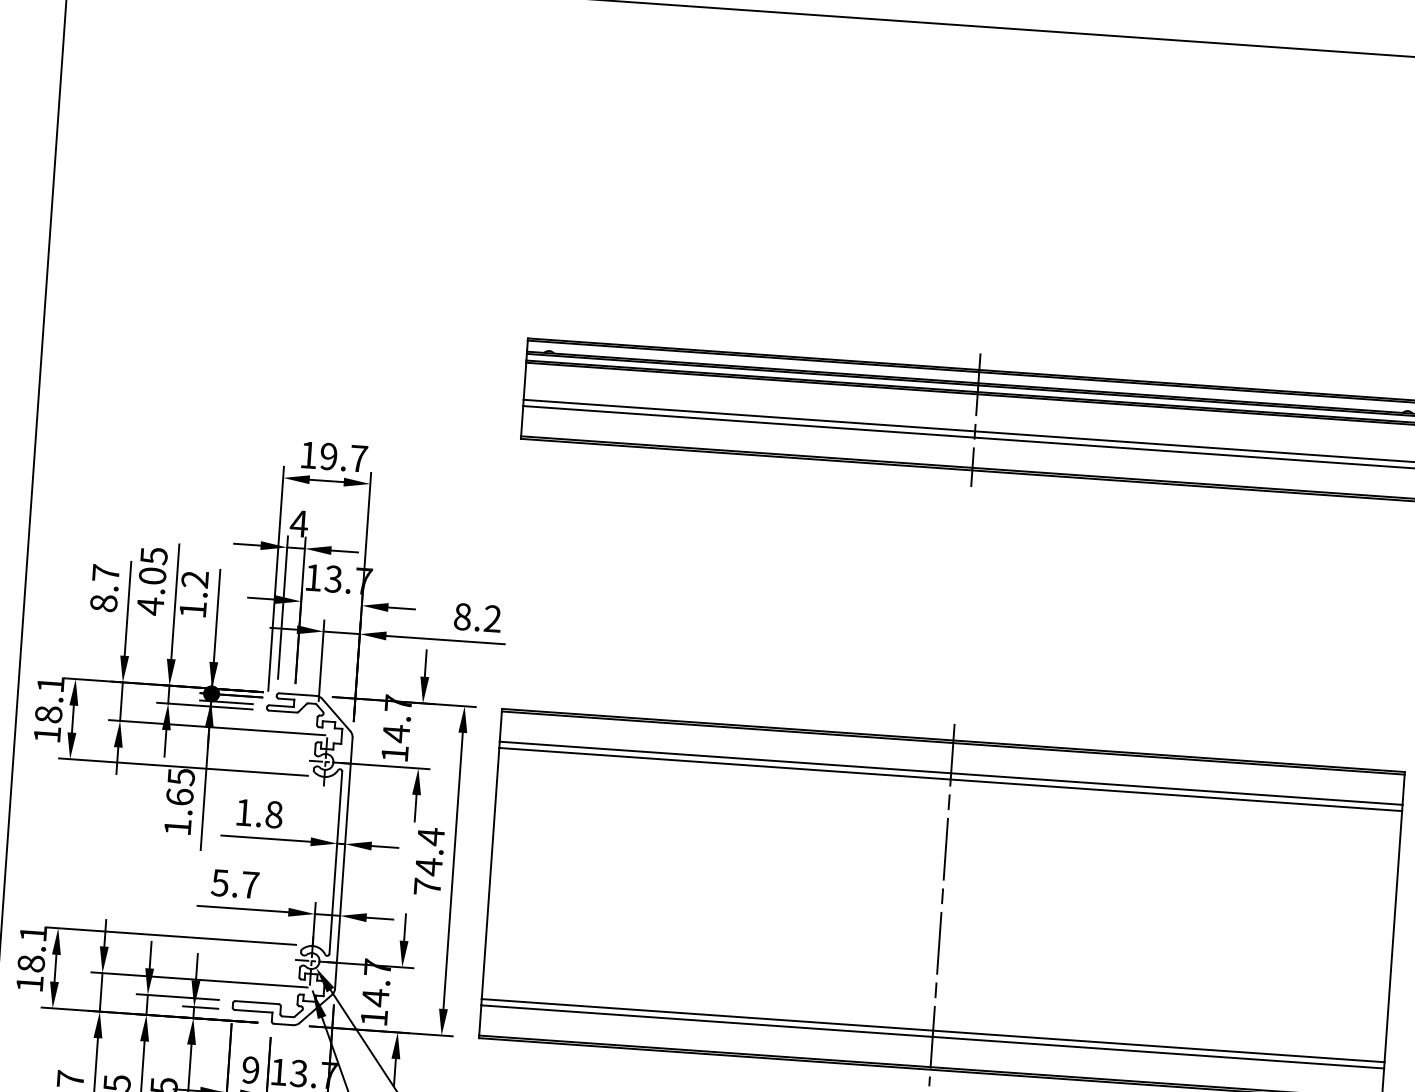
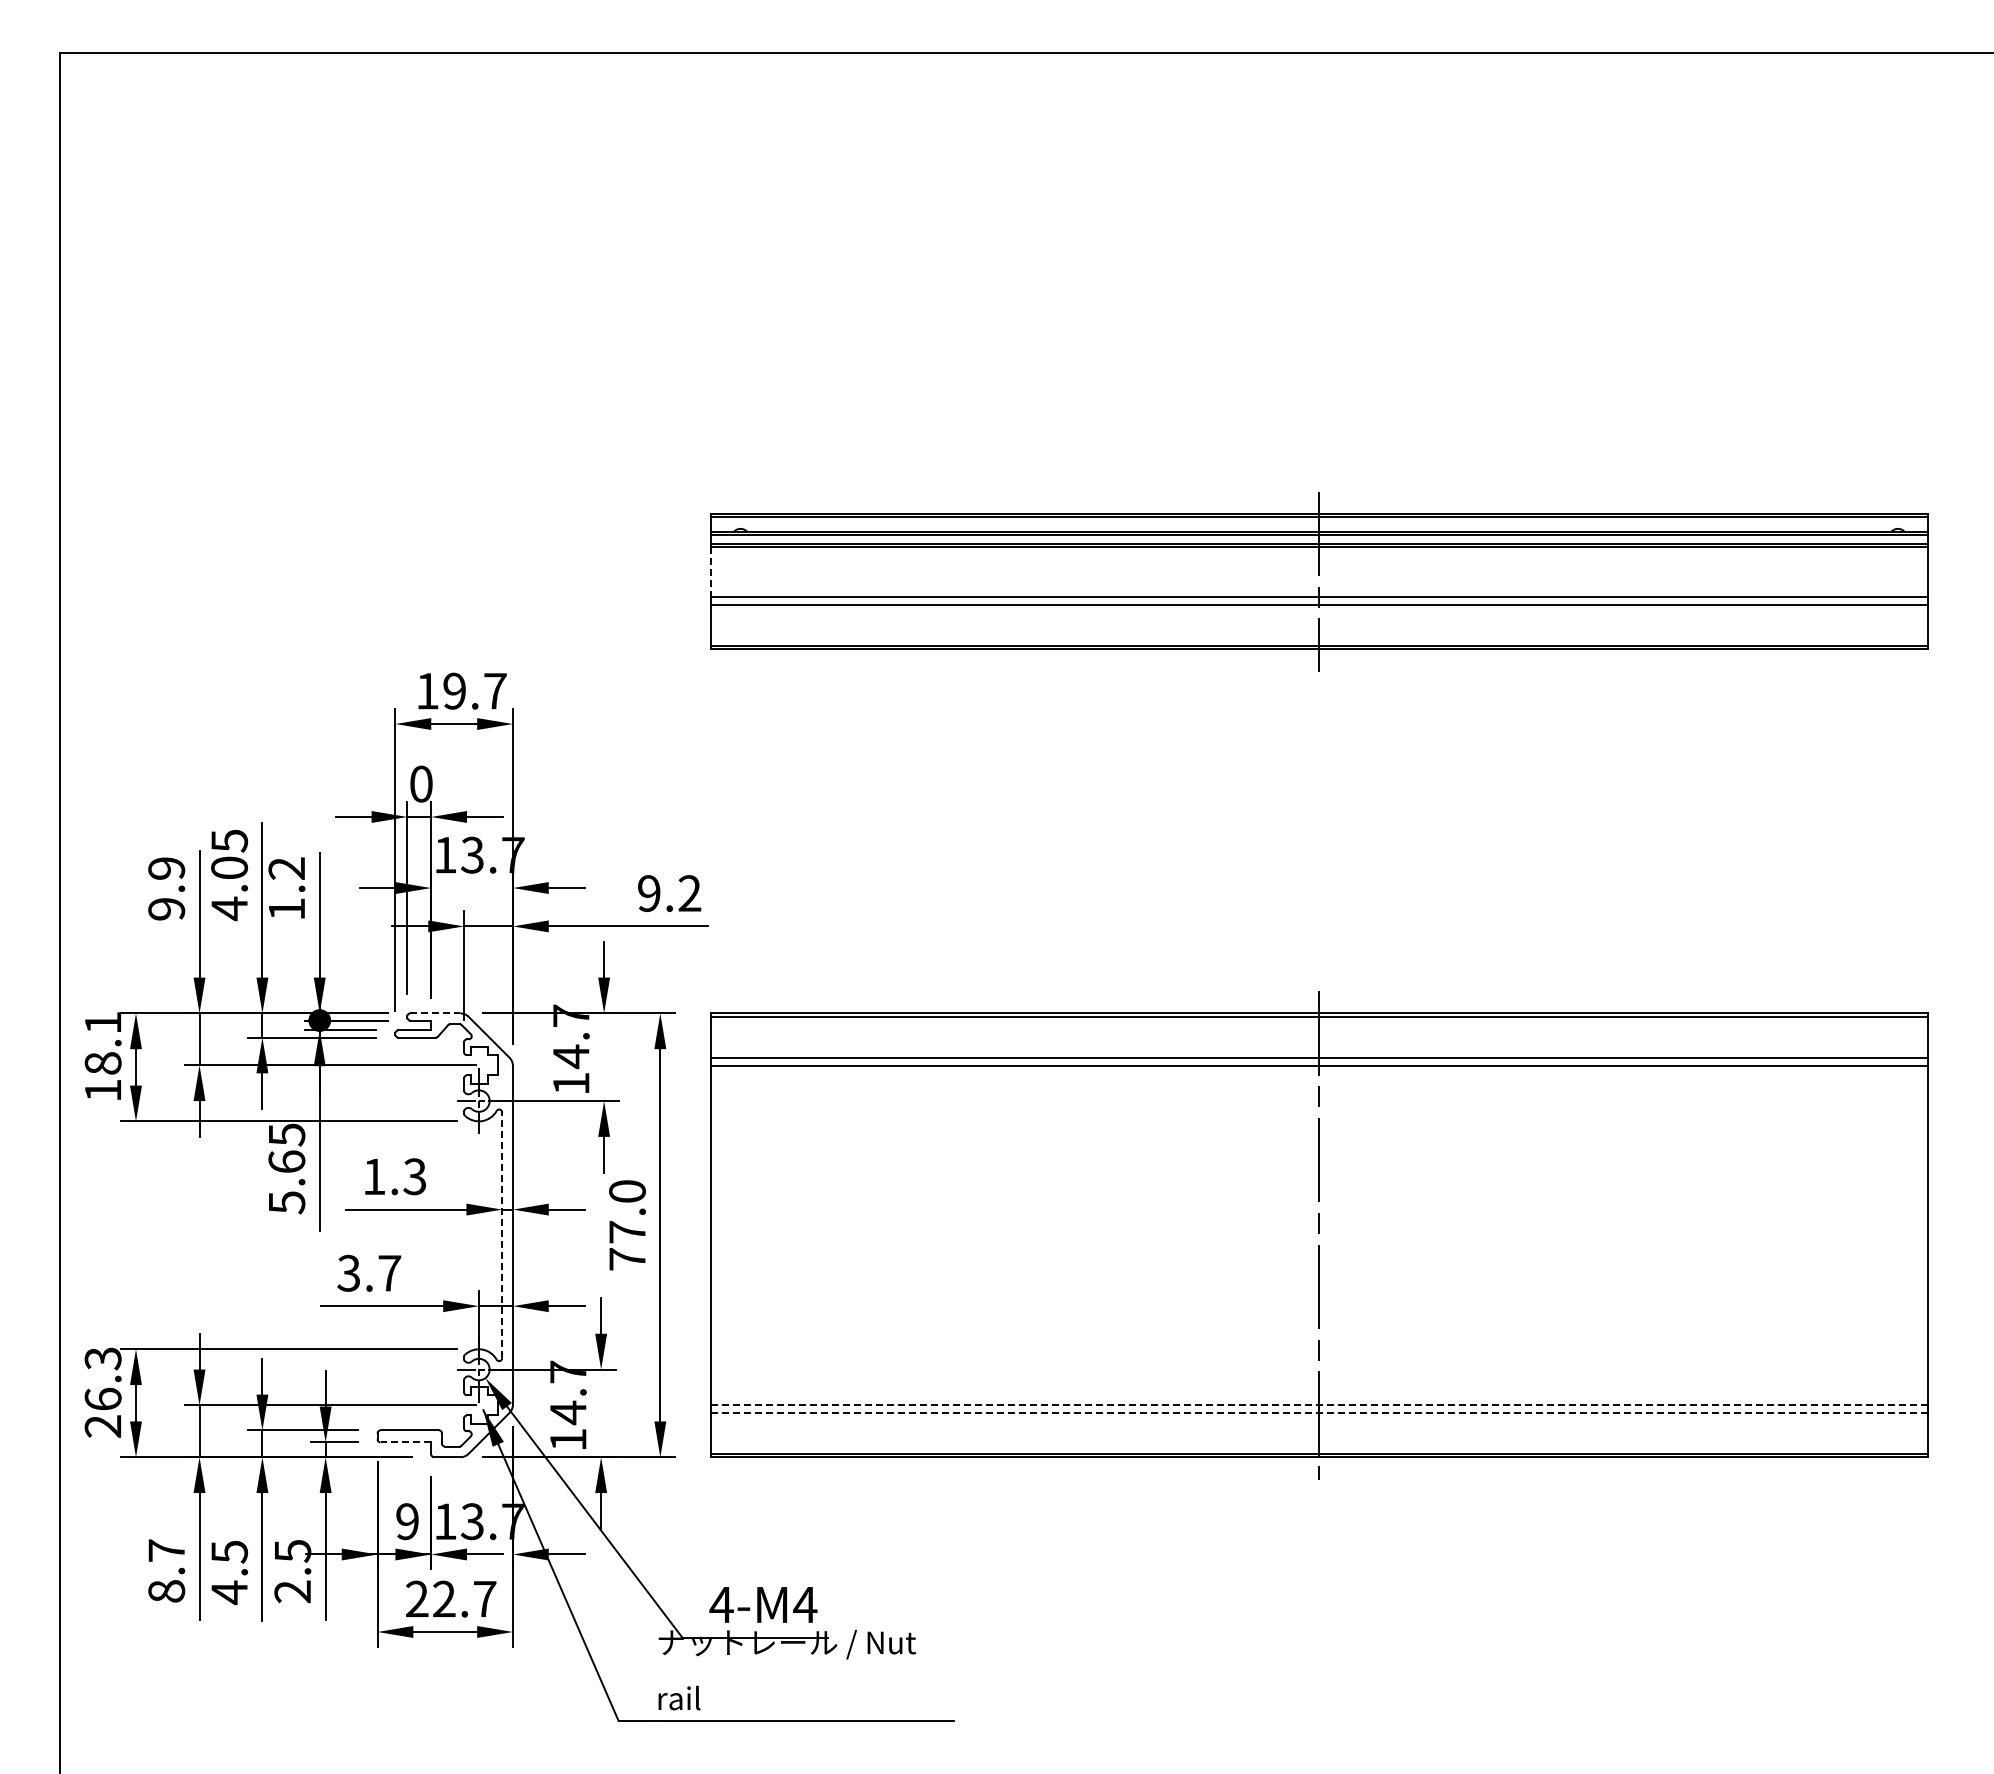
line: (524, 381) -> (710, 571), solid -> dashed
text: (299, 523) -> (421, 783), 4 -> 0
text: (104, 588) -> (166, 888), 8.7 -> 9.9
text: (462, 616) -> (649, 893), 8.2 -> 9.2
line: (297, 694) -> (435, 1013), solid -> dashed
text: (273, 814) -> (414, 1176), 1.8 -> 1.3
text: (178, 827) -> (287, 1202), 1.65 -> 5.65
text: (430, 851) -> (627, 1211), 74.4 -> 77.0
line: (336, 862) -> (502, 1235), solid -> dashed
text: (219, 882) -> (348, 1272), 5.7 -> 3.7
text: (31, 958) -> (102, 1392), 18.1 -> 26.3
line: (253, 1011) -> (405, 1442), solid -> dashed
line: (933, 1030) -> (1319, 1404), solid -> dashed
line: (932, 1037) -> (1319, 1413), solid -> dashed

